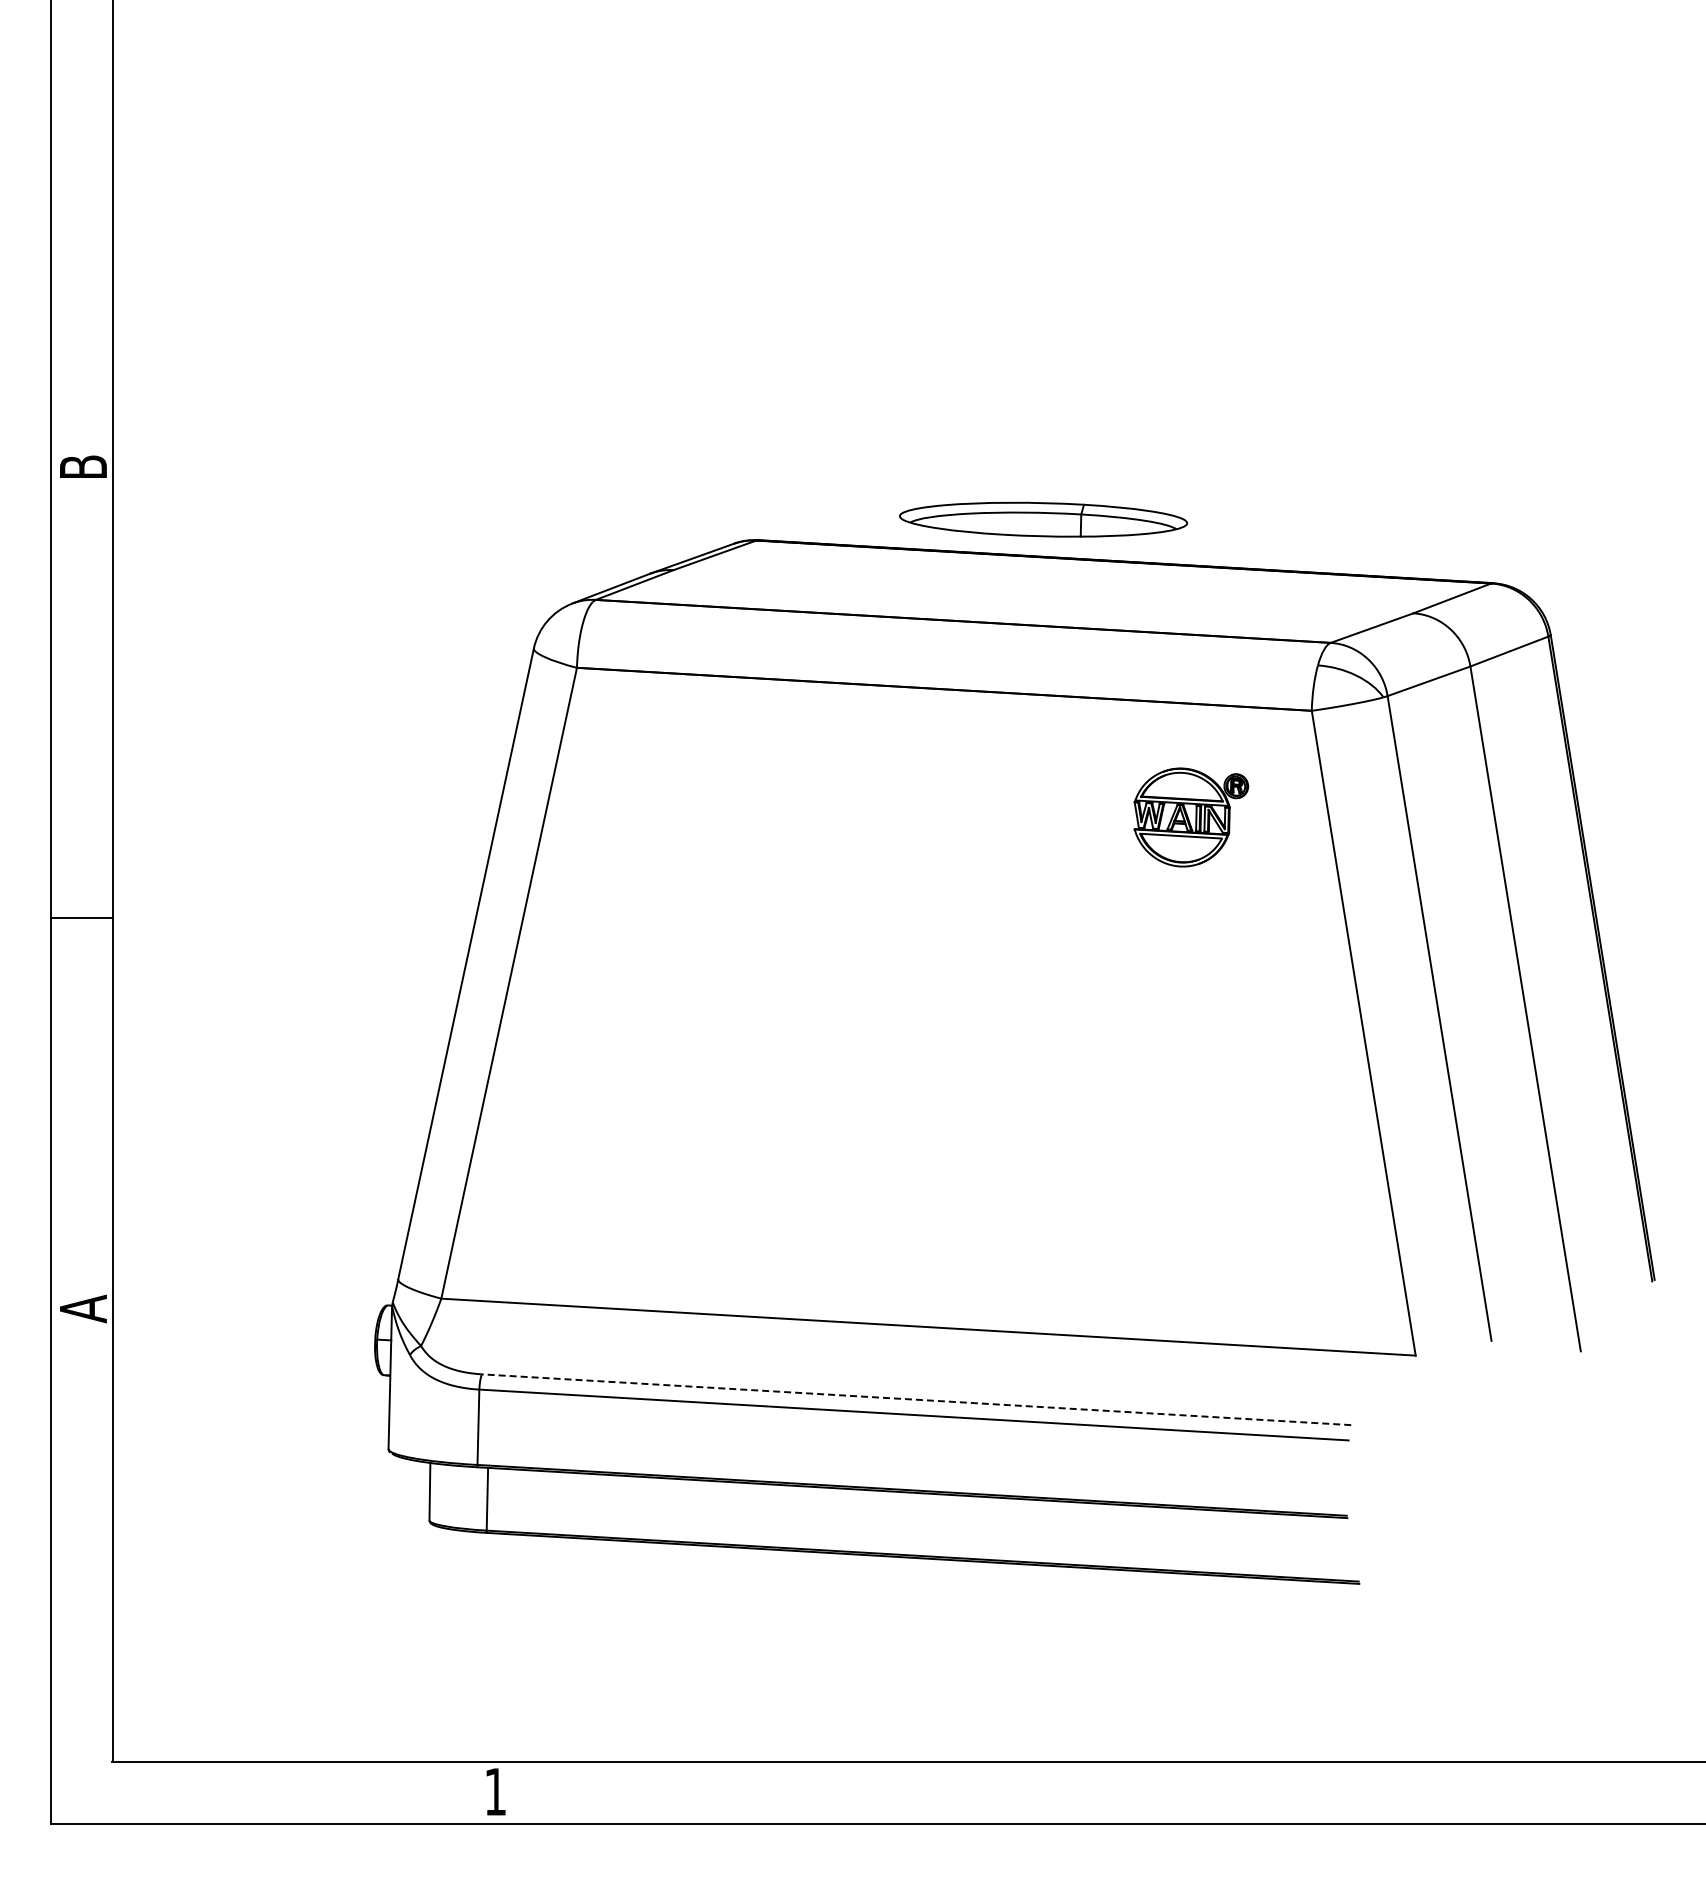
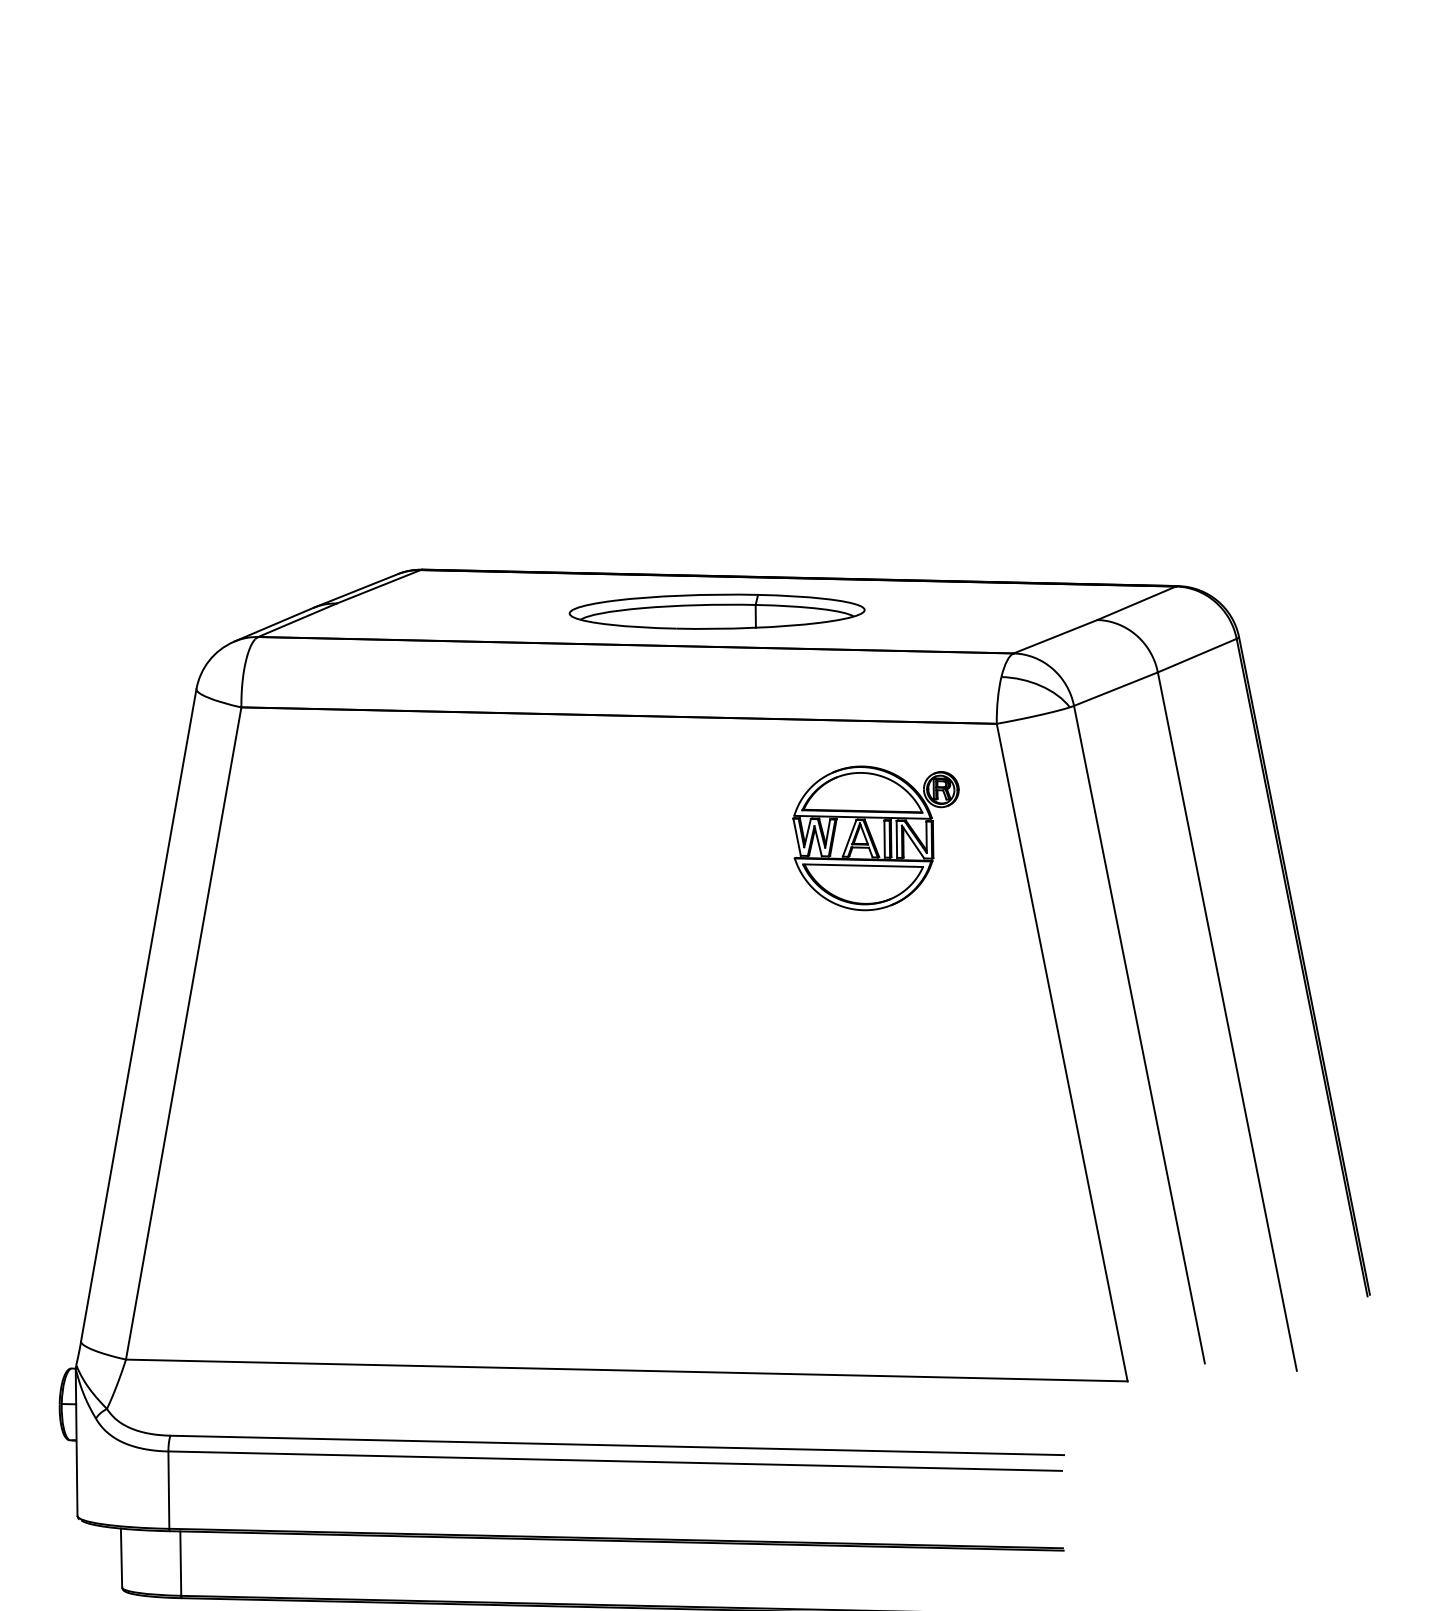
part: (1043, 519) -> (717, 611), moved
part: (1191, 817) -> (877, 837), size x1.43
line: (916, 1399) -> (617, 1445), dashed -> solid

